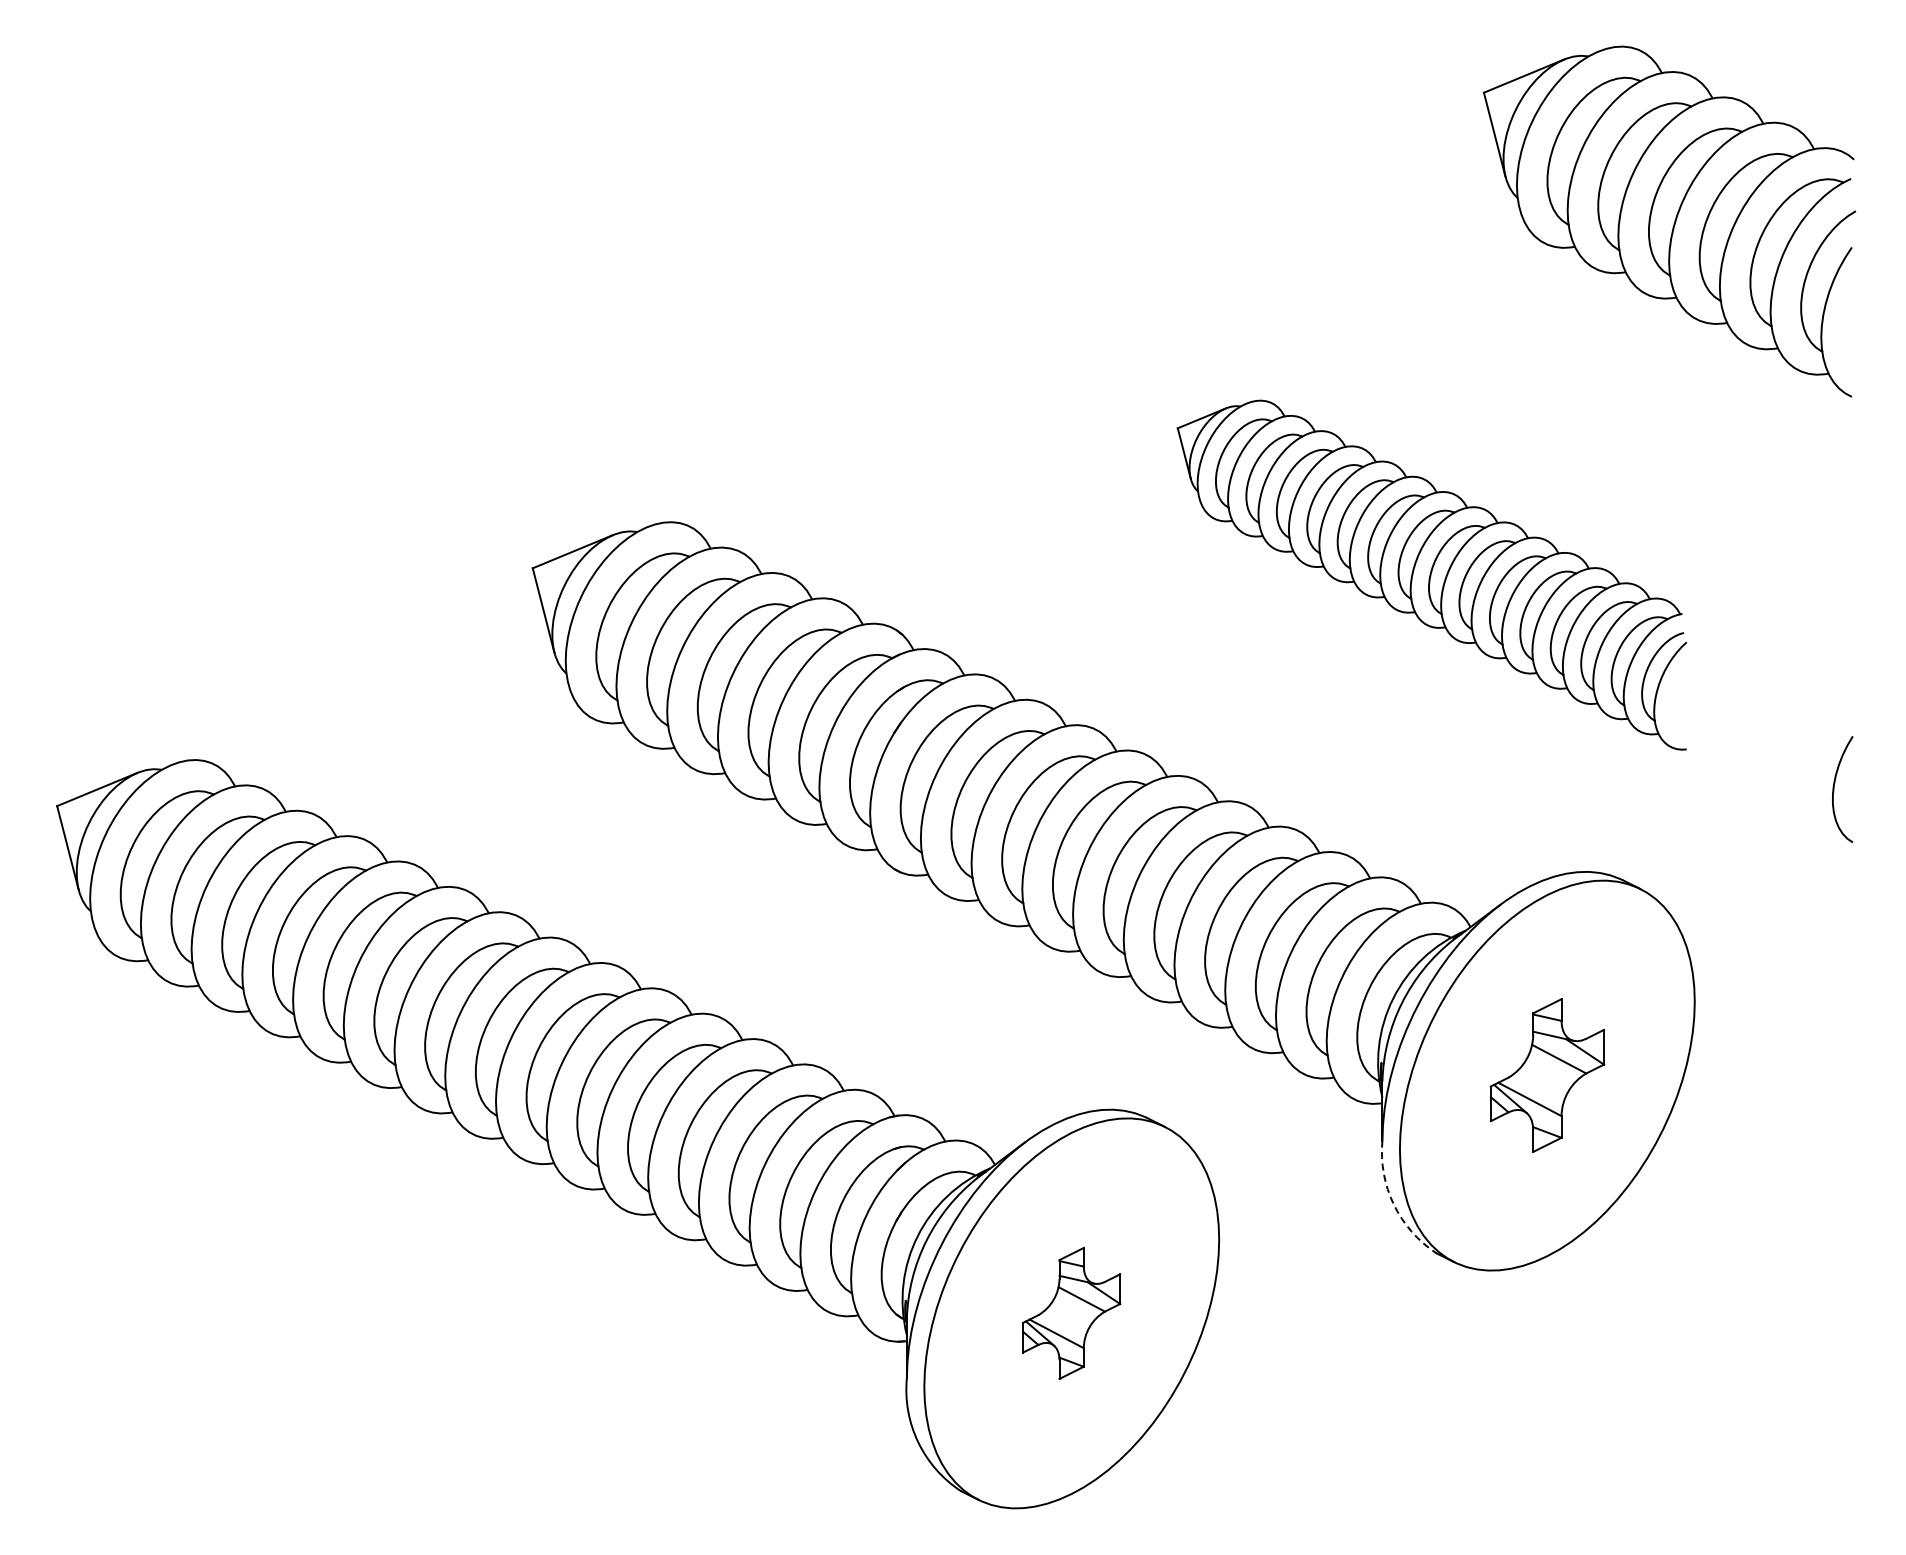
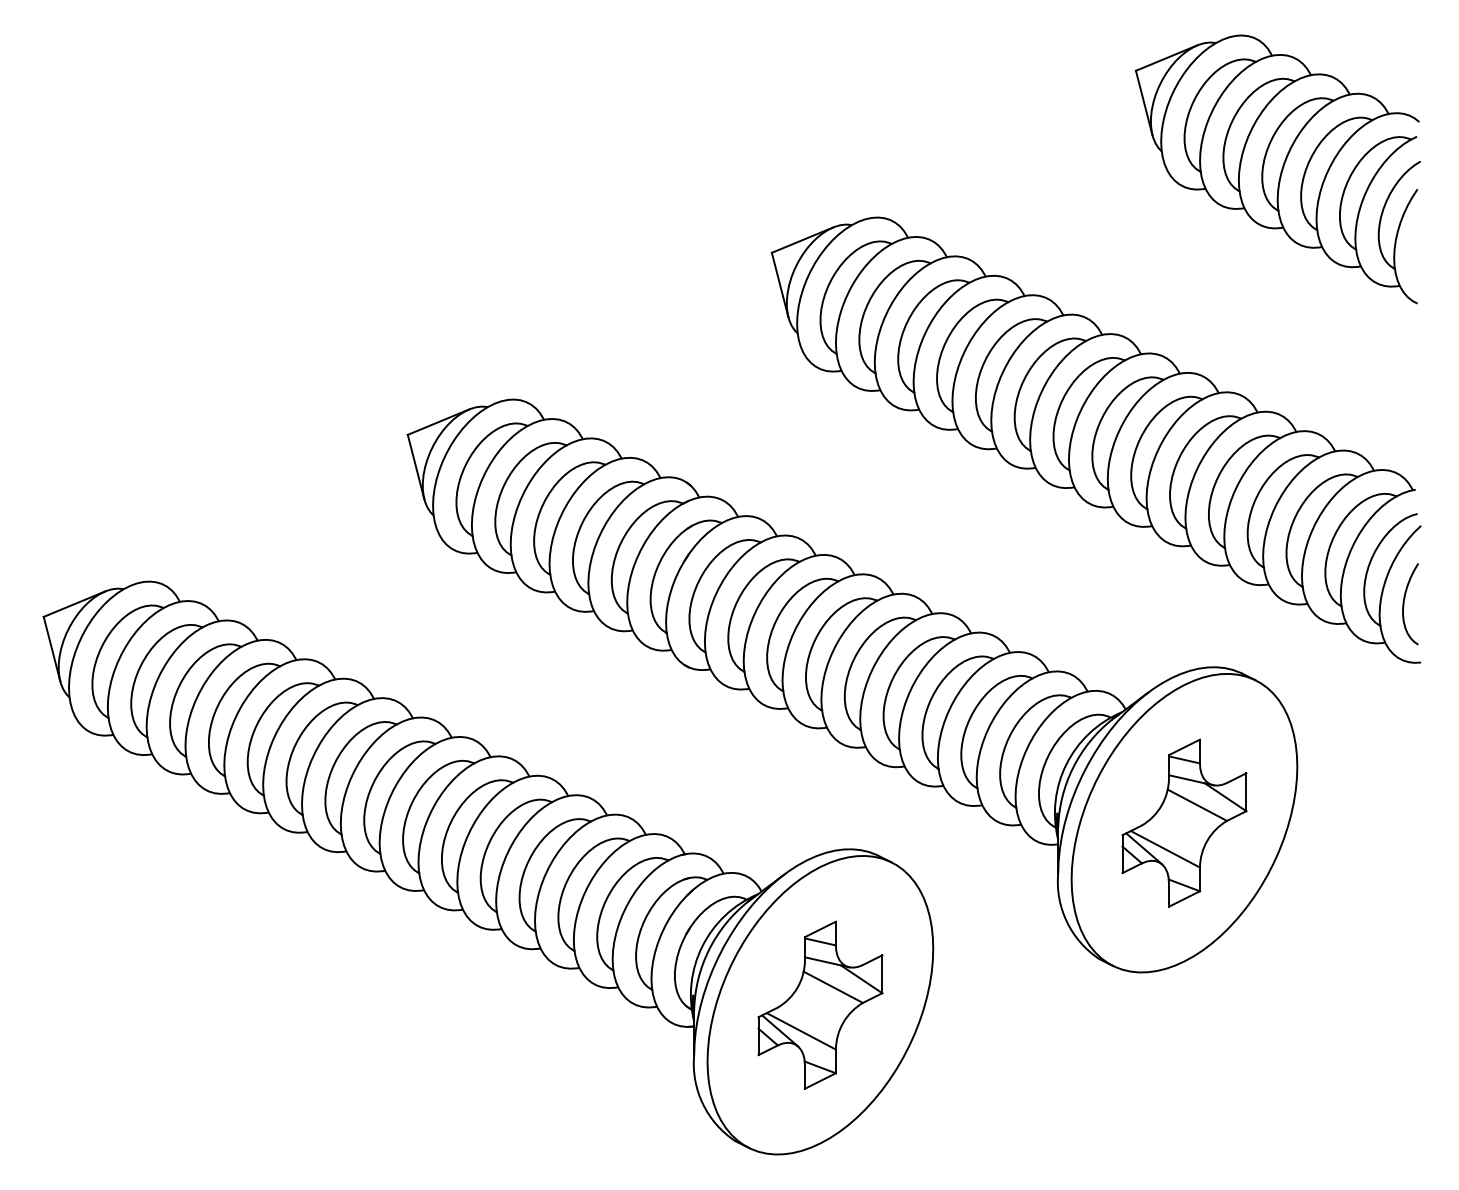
part: (1431, 574) -> (1095, 439), size x1.67
part: (1547, 1075) -> (1184, 823), size x1.43
arc: (1393, 1204) -> (1066, 921), dashed -> solid
part: (1071, 1313) -> (820, 1005), size x1.67

